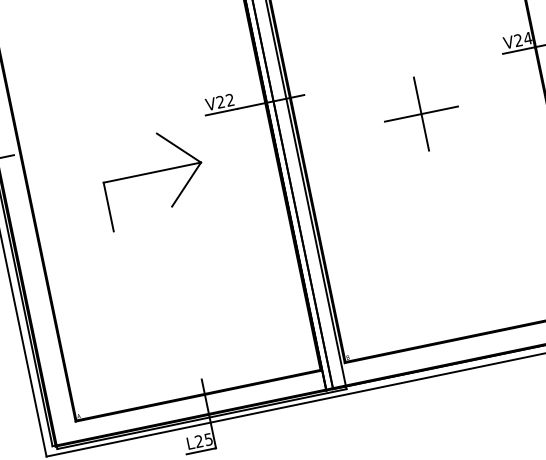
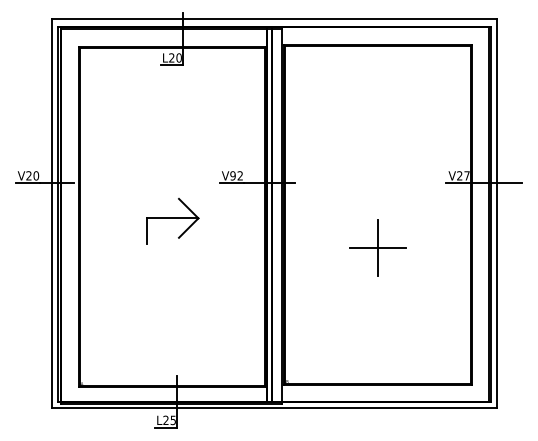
text: (527, 38) -> (466, 175), V24 -> V27
text: (219, 101) -> (232, 175), V22 -> V92
part: (420, 113) -> (377, 247), moved
part: (153, 178) -> (172, 221), size x0.7

